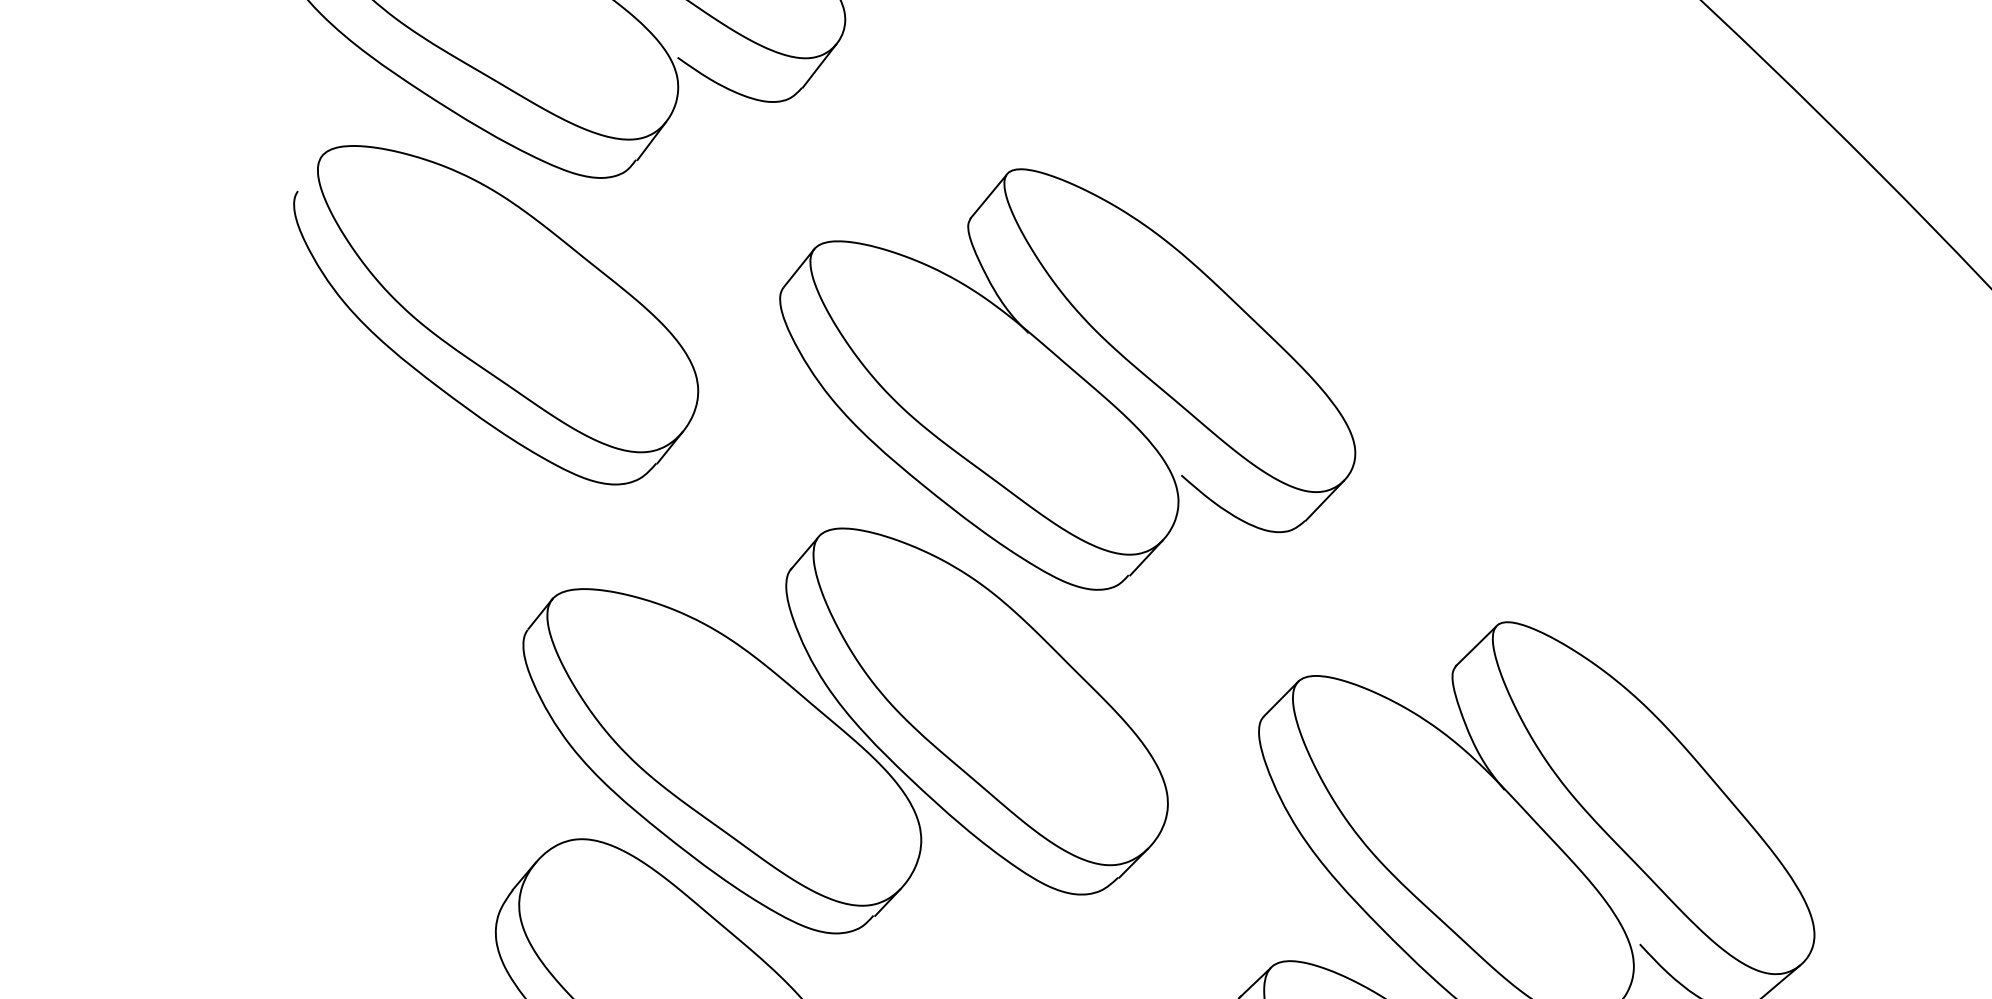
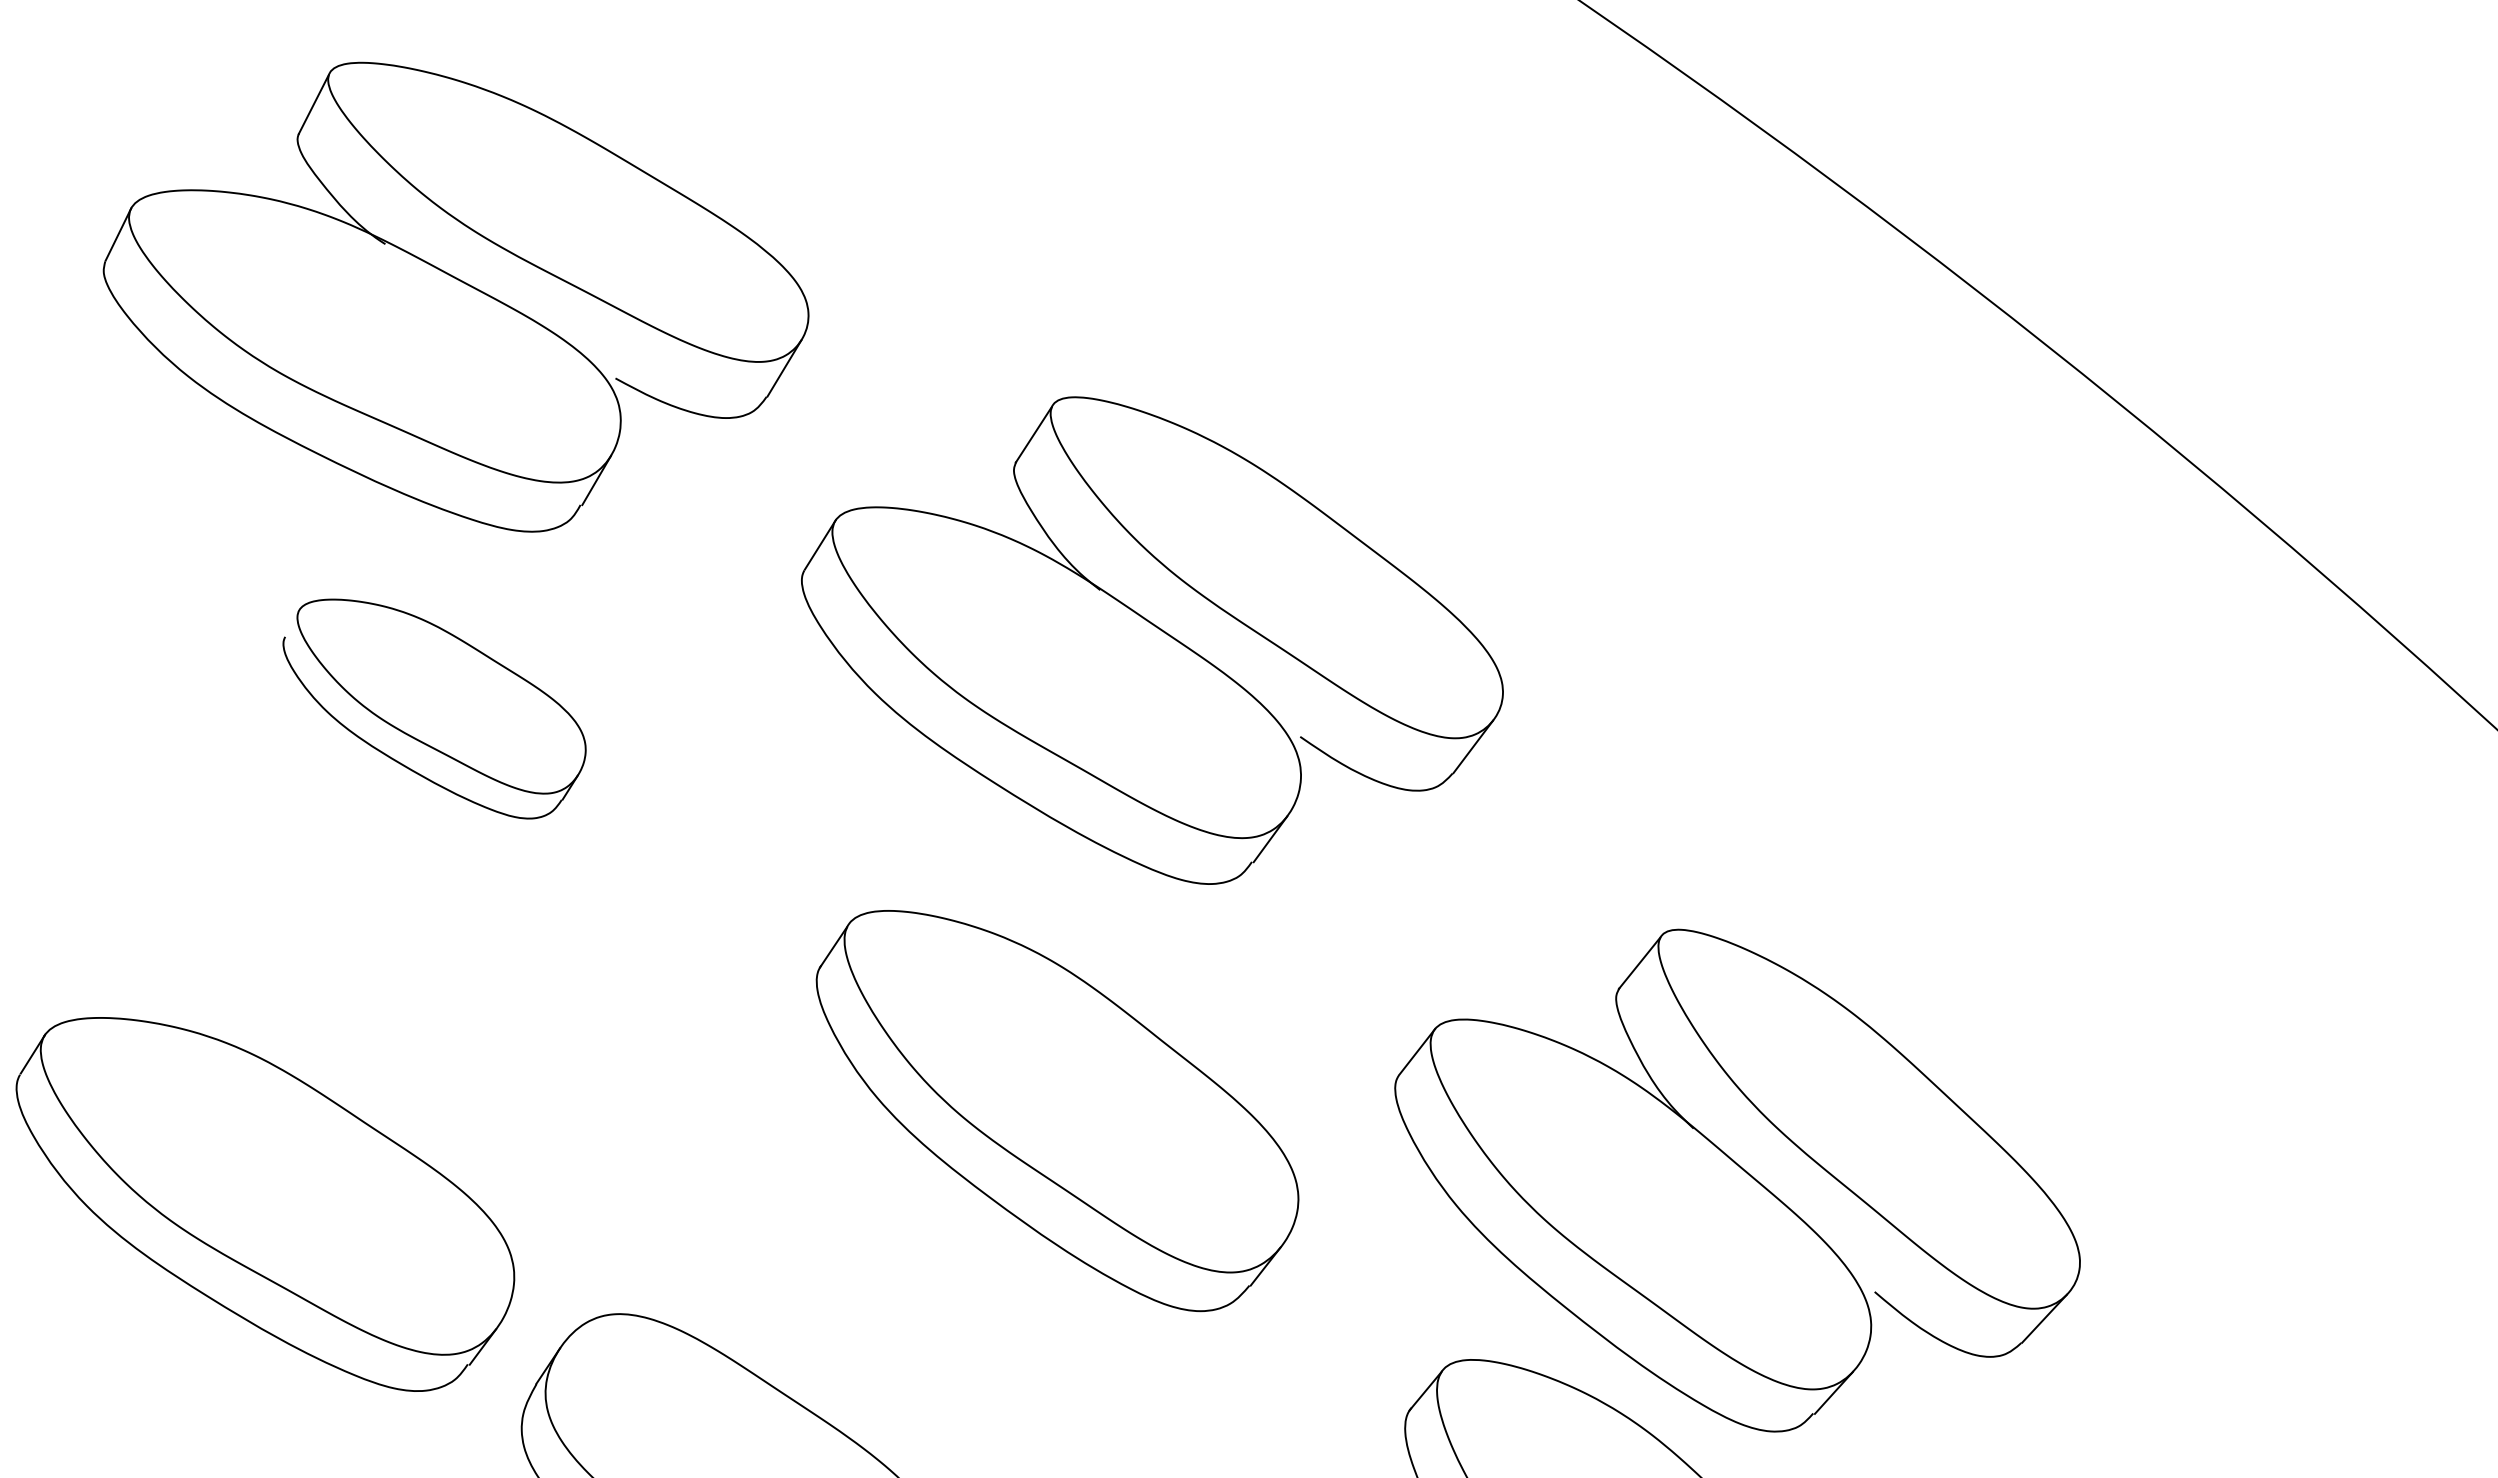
part: (494, 315) -> (434, 708), size x0.6
part: (1067, 380) -> (1152, 640), moved
part: (720, 762) -> (265, 1204), moved

